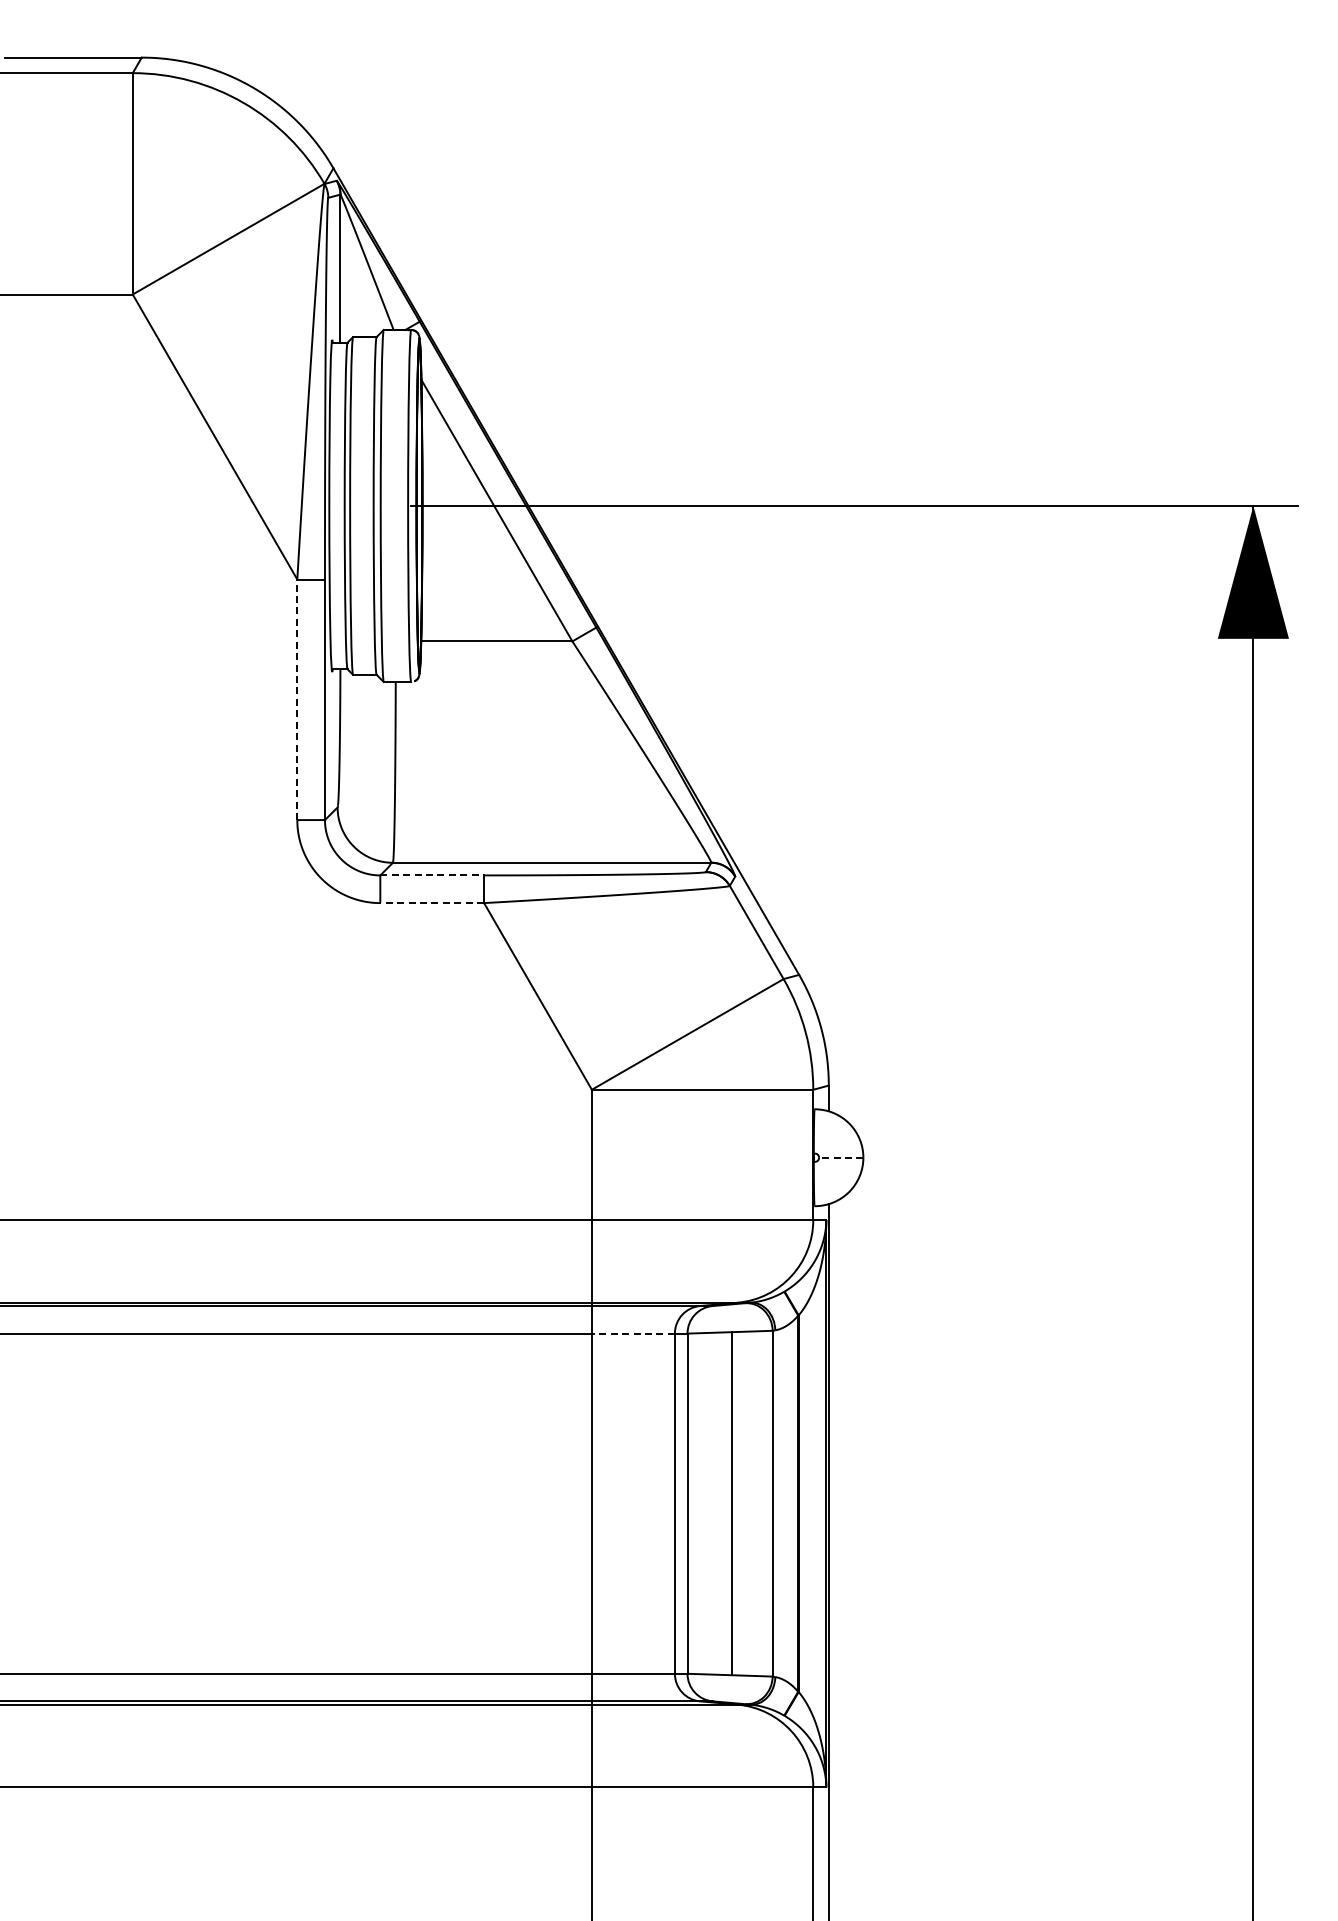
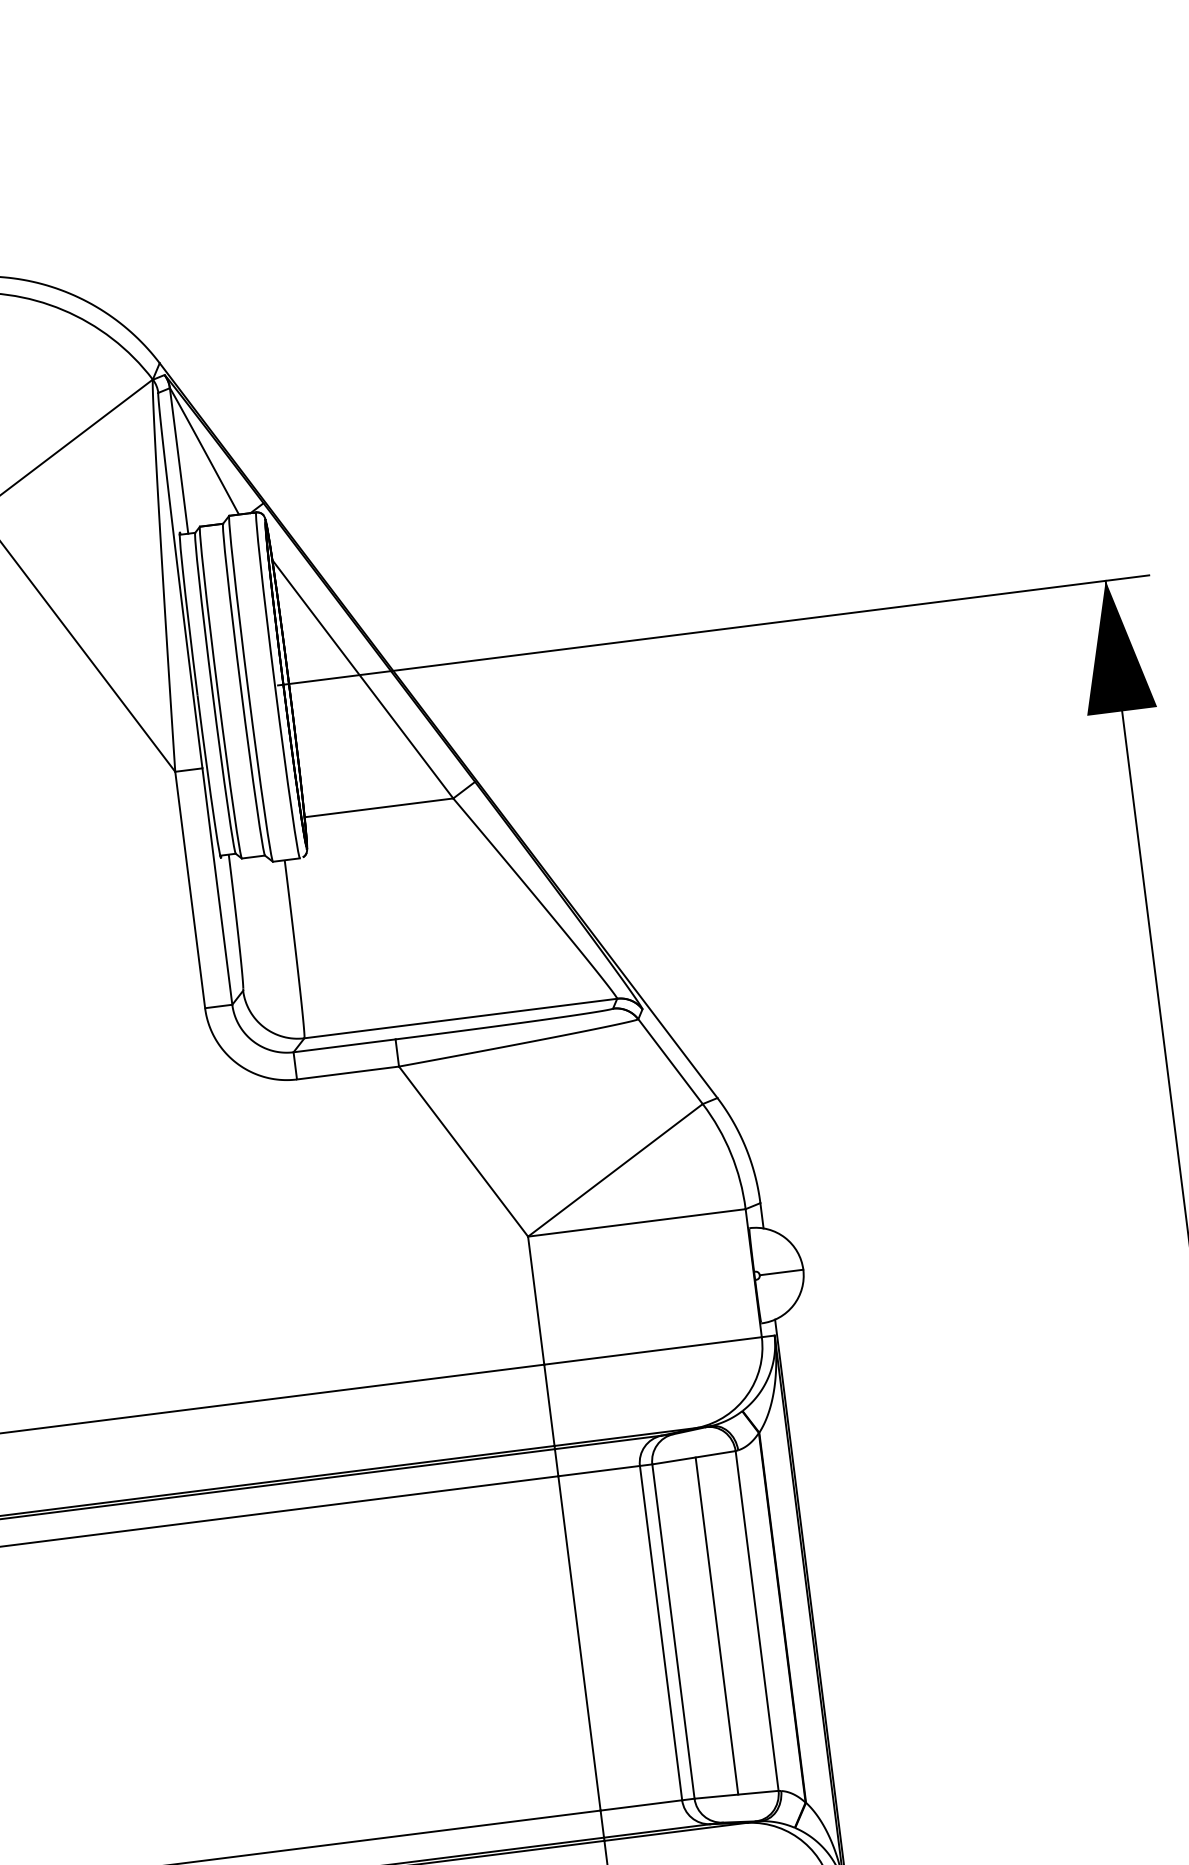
line: (297, 699) -> (190, 889), dashed -> solid
line: (432, 875) -> (344, 1045), dashed -> solid
line: (432, 903) -> (348, 1073), dashed -> solid
line: (840, 1157) -> (780, 1272), dashed -> solid
line: (633, 1333) -> (599, 1471), dashed -> solid

